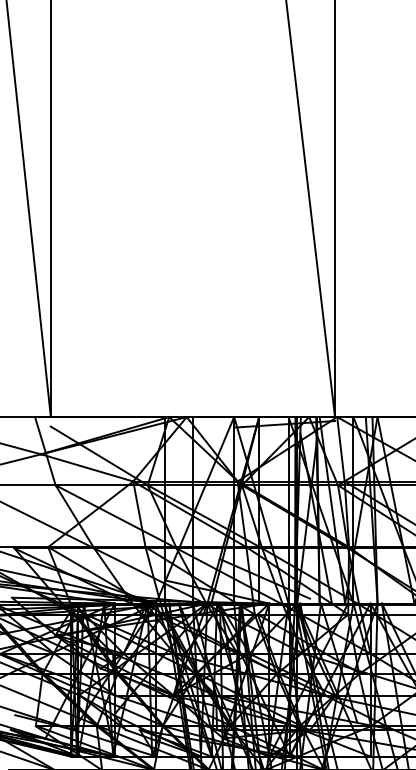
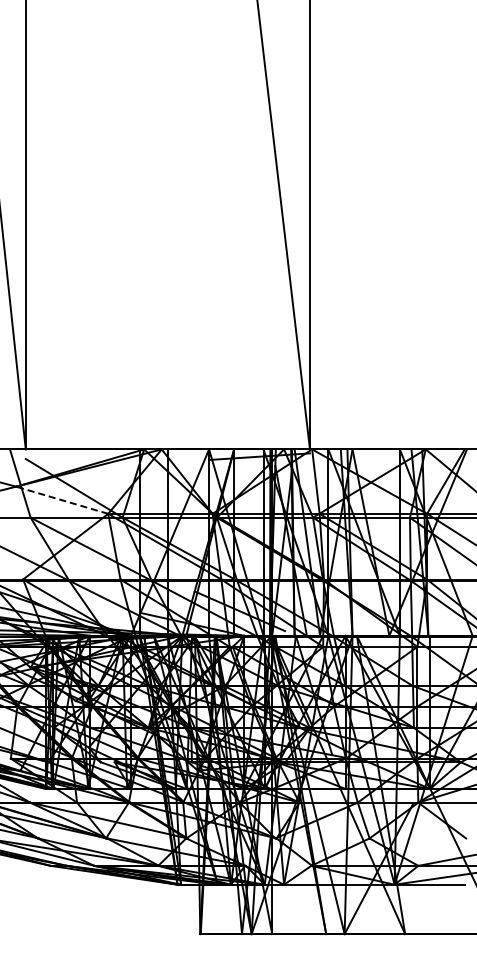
line: (86, 468) -> (61, 500), solid -> dashed

